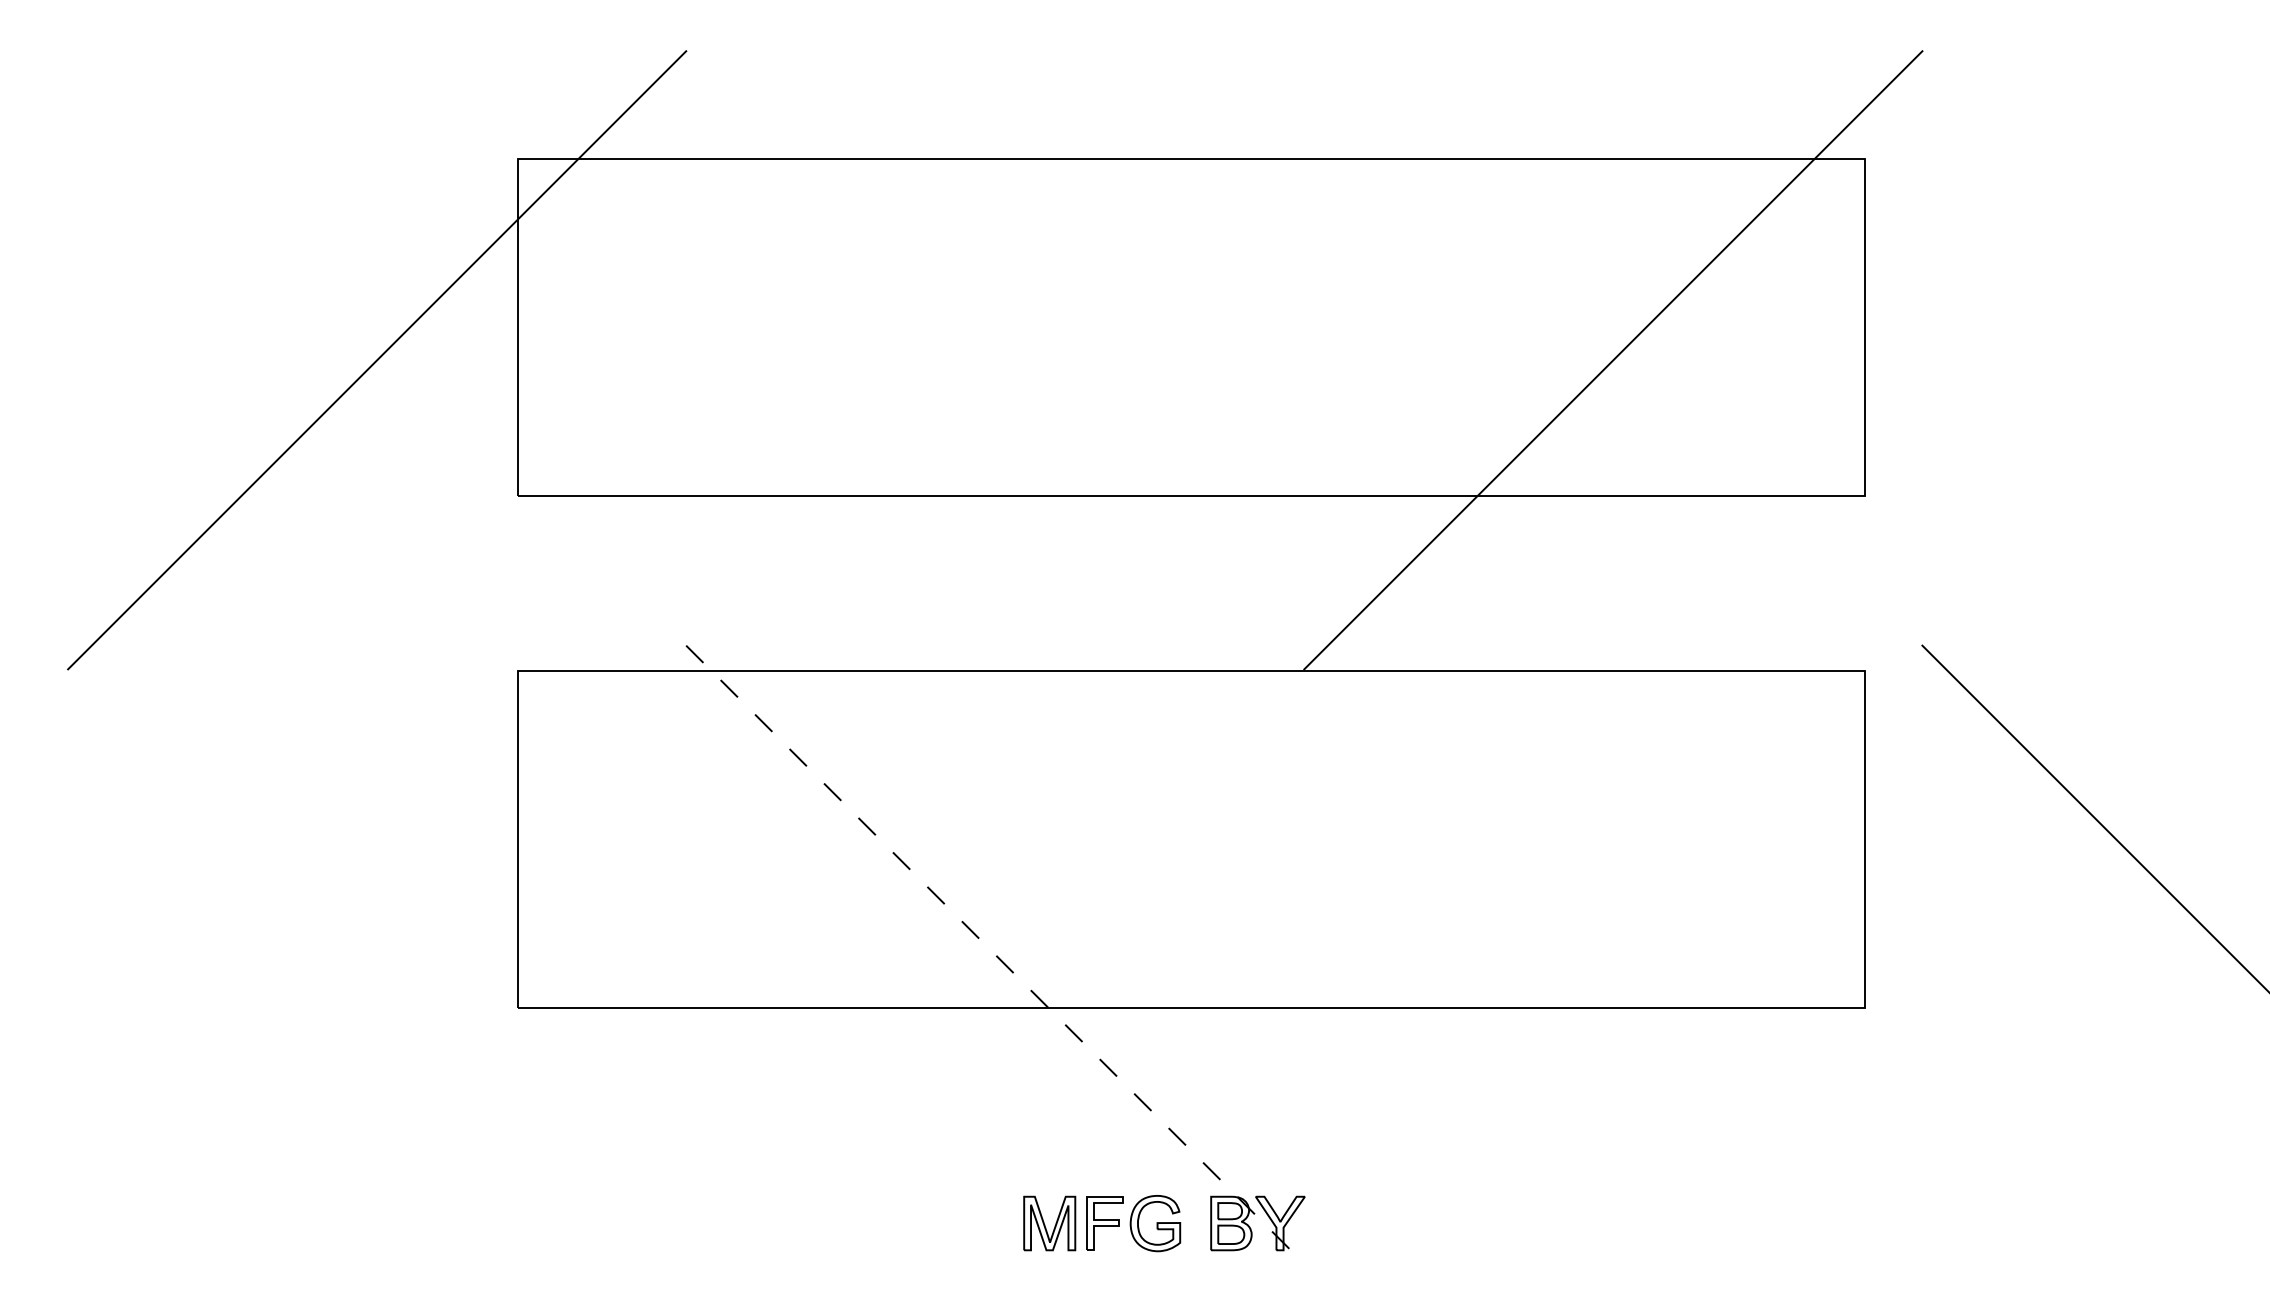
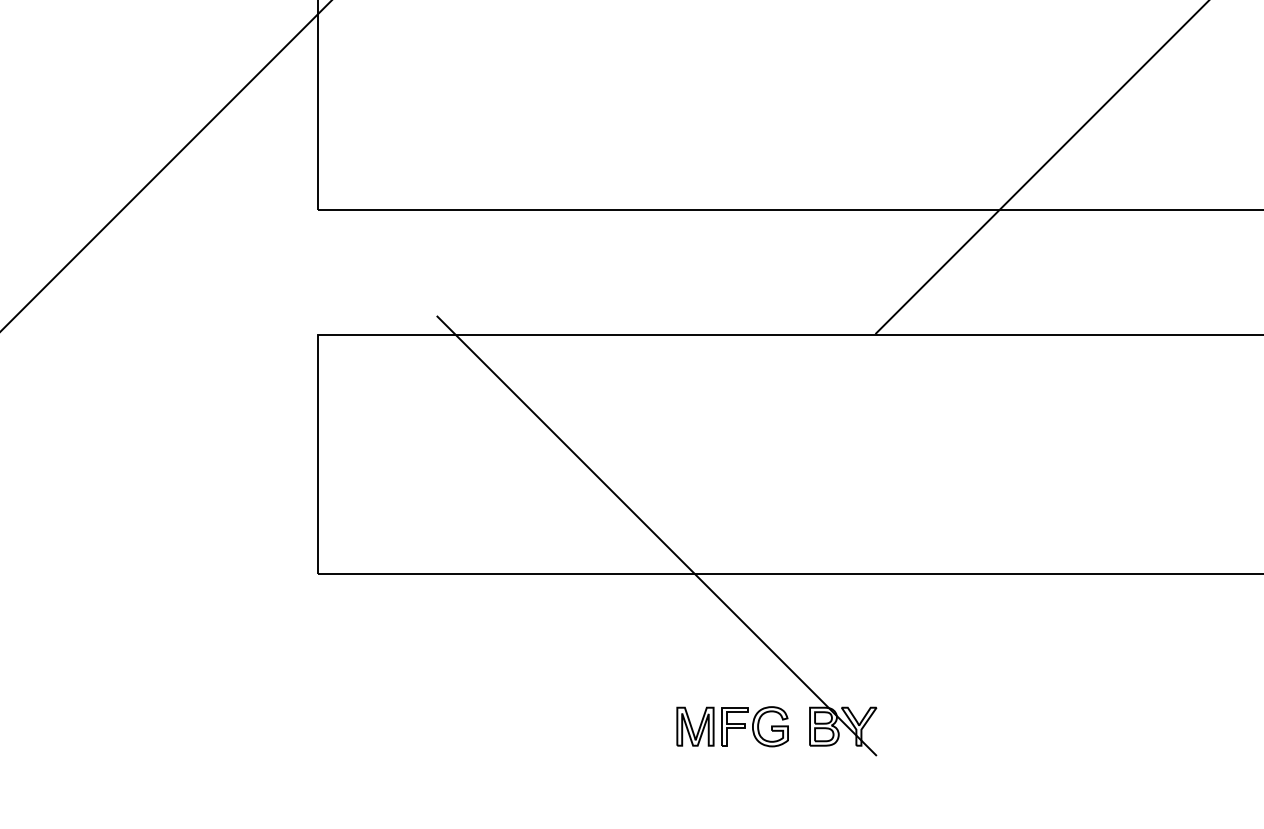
line: (995, 955) -> (656, 536), dashed -> solid

